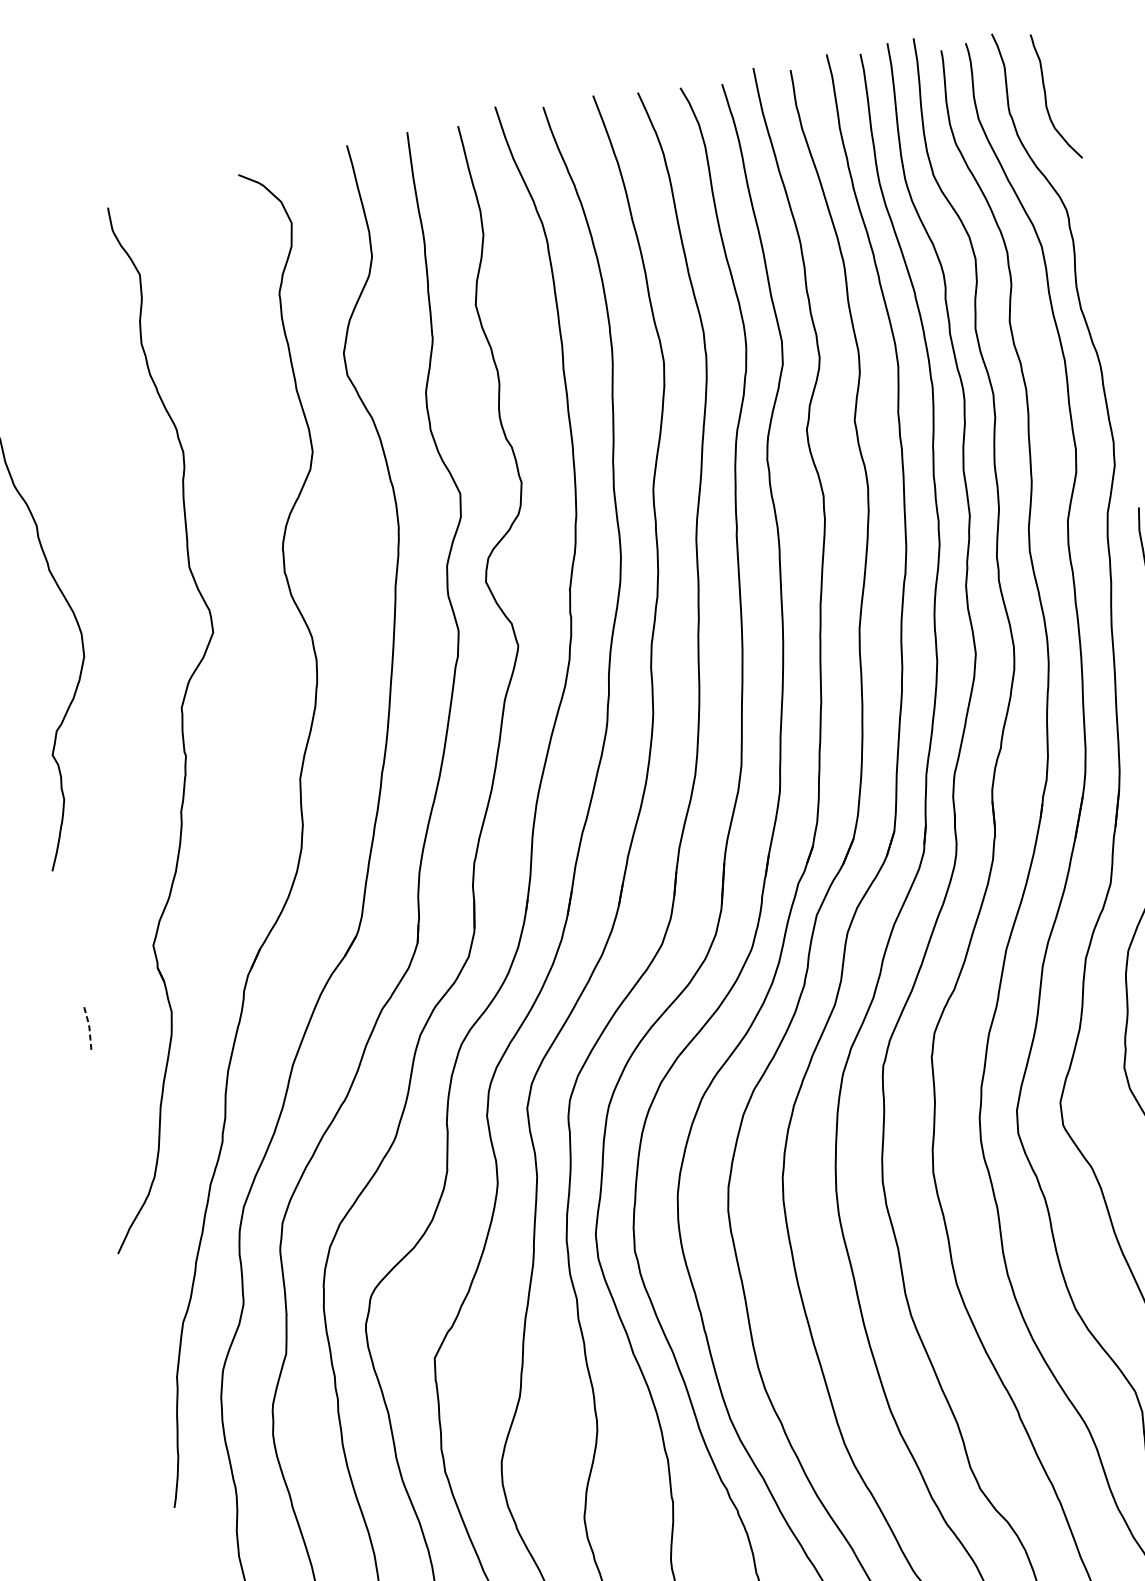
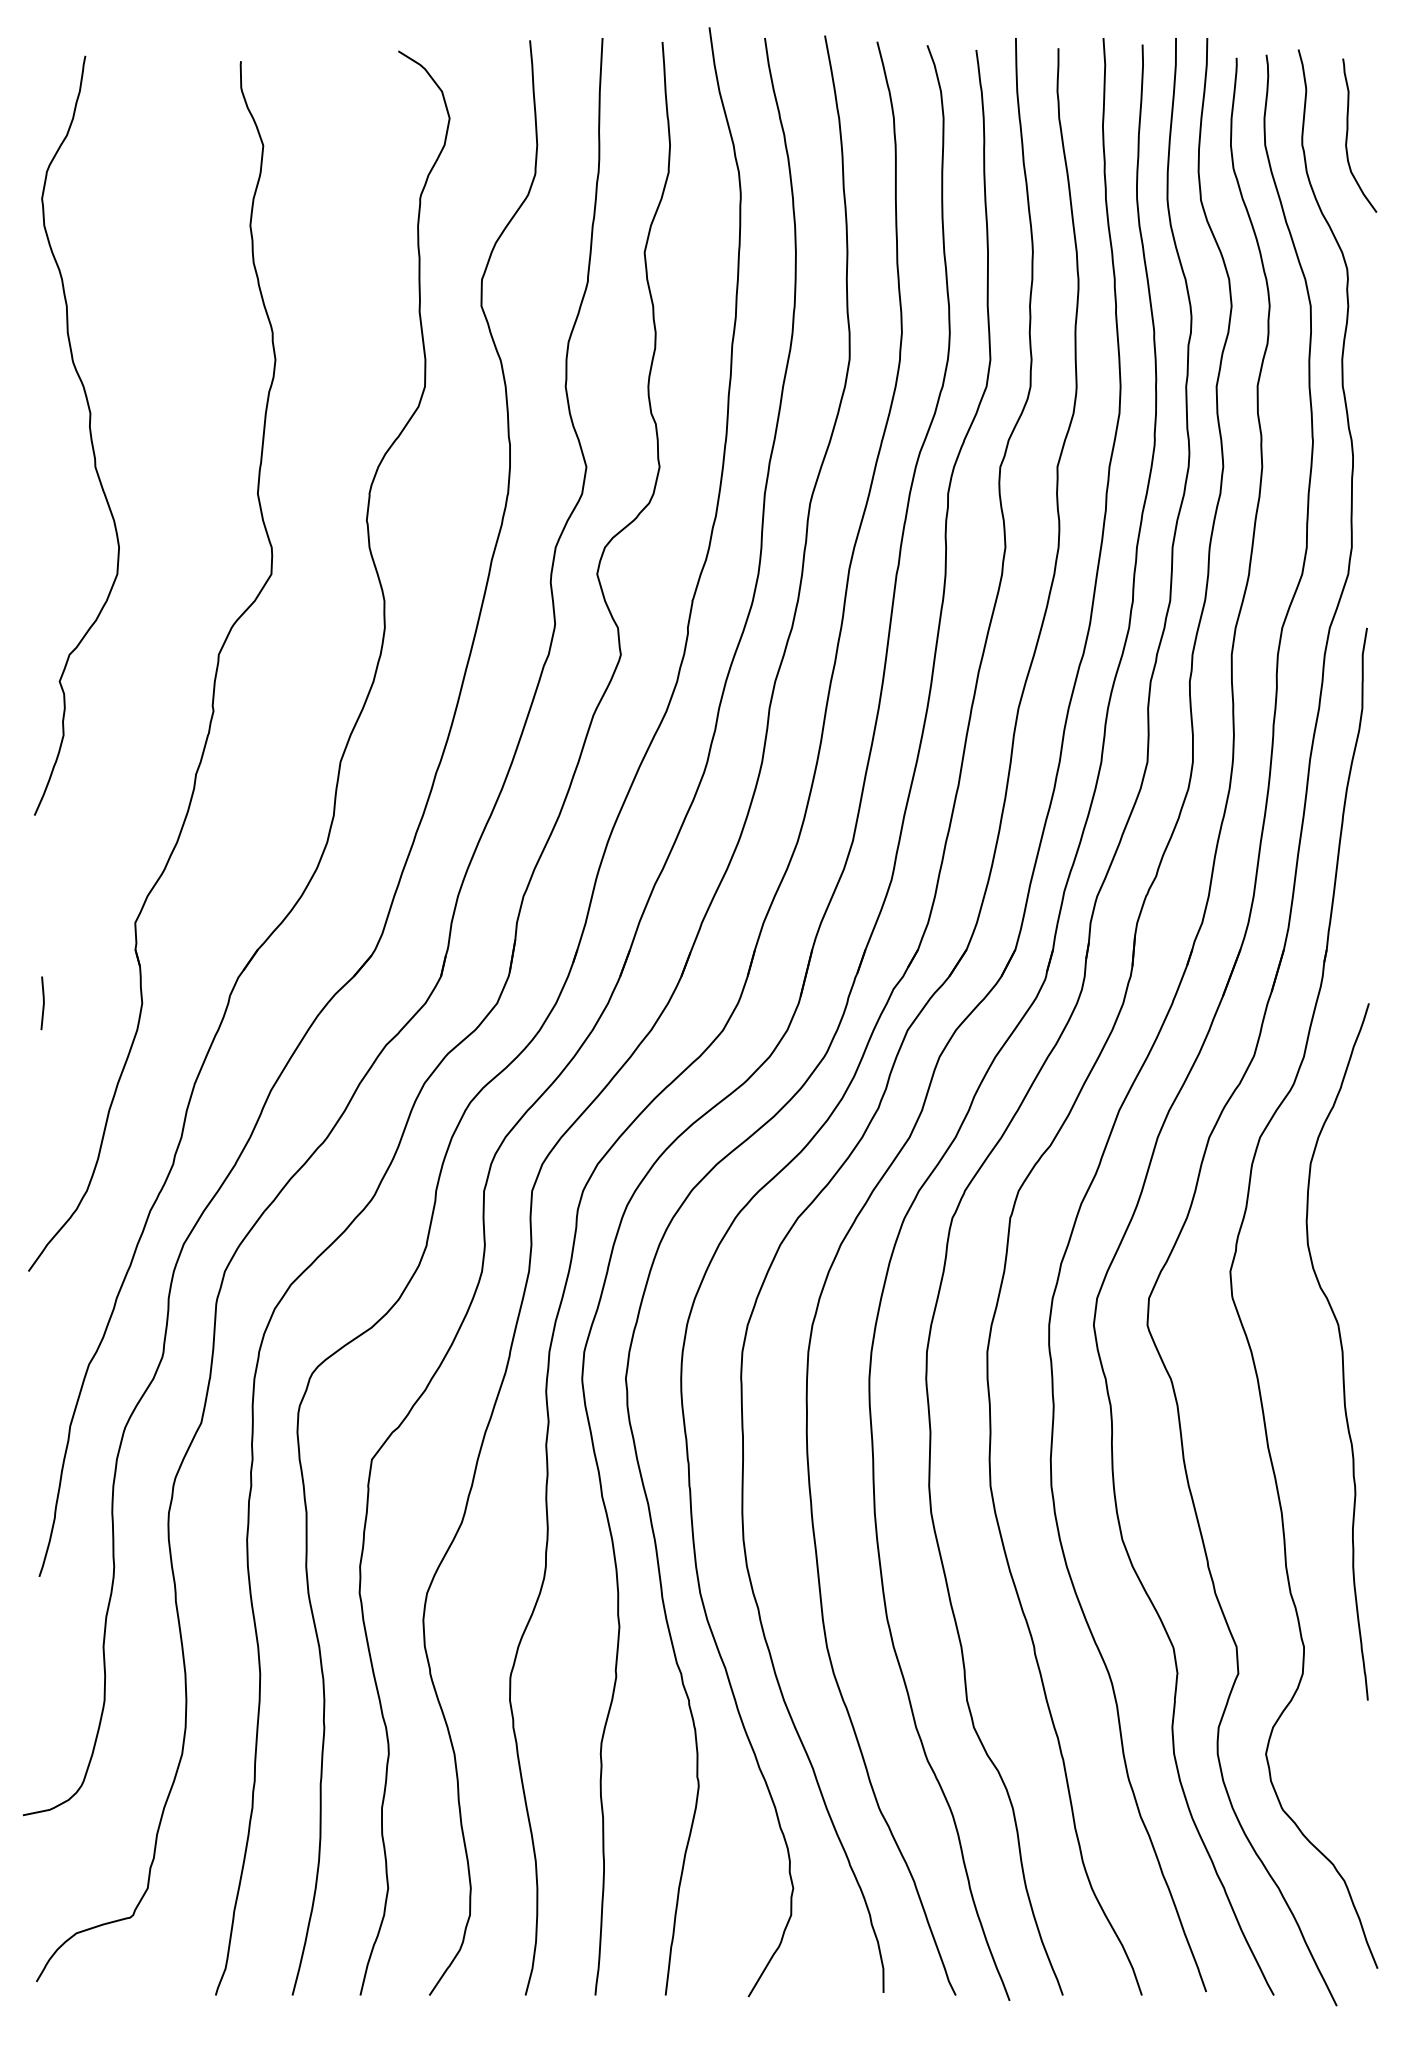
line: (89, 1027) -> (43, 1003), dashed -> solid

